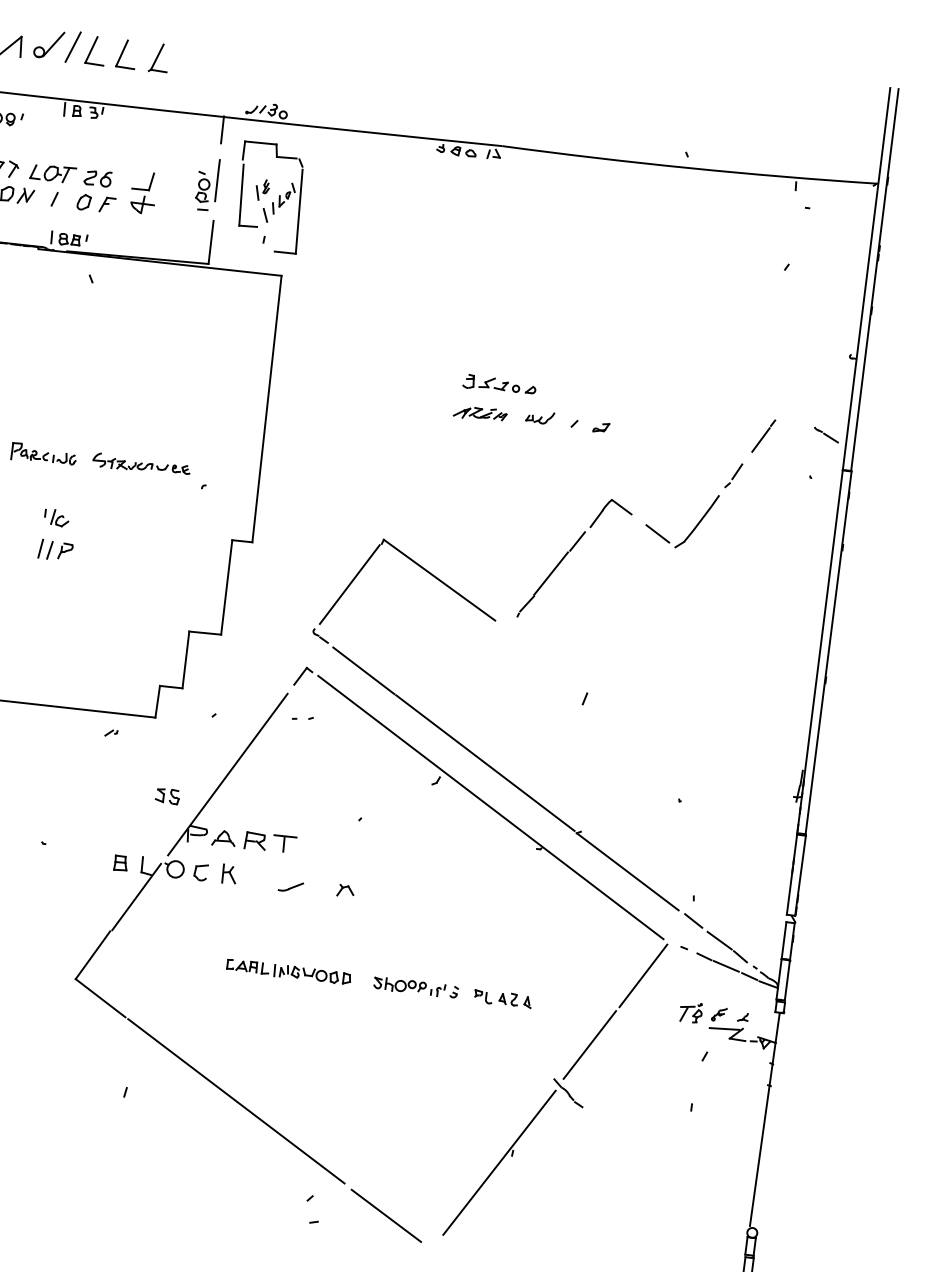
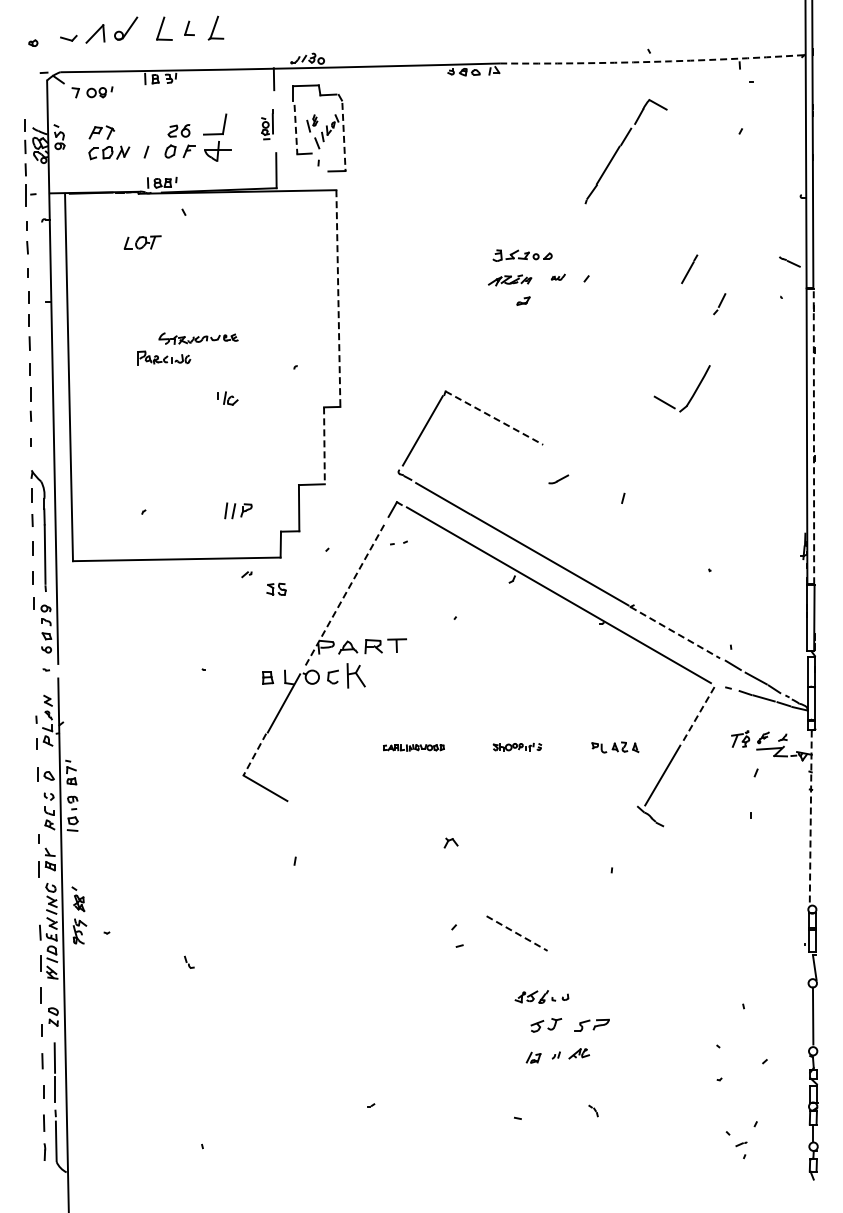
line: (72, 46) -> (145, 27), removed
part: (126, 54) -> (189, 28), size x0.6
arc: (689, 167) -> (652, 61), solid -> dashed
part: (52, 173) -> (142, 242), moved
part: (207, 184) -> (267, 124), size x0.7
part: (142, 192) -> (216, 137), size x1.4
line: (240, 194) -> (295, 129), solid -> dashed
line: (298, 212) -> (343, 137), solid -> dashed
line: (266, 410) -> (338, 299), solid -> dashed
part: (540, 416) -> (558, 276), size x0.6
part: (601, 426) -> (523, 300), moved
line: (763, 436) -> (689, 269), moved
part: (141, 465) -> (198, 338), moved
part: (56, 517) -> (227, 398), moved
part: (693, 528) -> (692, 394), moved
part: (55, 550) -> (238, 510), moved
part: (570, 552) -> (621, 146), moved
line: (439, 580) -> (494, 418), solid -> dashed
line: (226, 588) -> (324, 446), solid -> dashed
line: (828, 652) -> (813, 436), solid -> dashed
line: (227, 775) -> (344, 596), solid -> dashed
part: (167, 795) -> (276, 588), moved
line: (627, 871) -> (675, 632), solid -> dashed
part: (228, 874) -> (355, 675), size x1.6
part: (290, 886) -> (558, 479), moved
part: (345, 890) -> (450, 842), moved
line: (92, 955) -> (254, 754), solid -> dashed
part: (288, 971) -> (413, 747), size x0.6
line: (643, 975) -> (698, 714), solid -> dashed
part: (416, 986) -> (517, 746), size x0.7
part: (503, 998) -> (615, 747), moved
line: (235, 1100) -> (384, 856), removed
line: (764, 1119) -> (810, 817), solid -> dashed
line: (499, 1161) -> (602, 878), removed
line: (386, 1215) -> (517, 933), solid -> dashed

